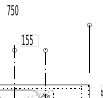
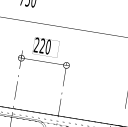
text: (27, 39) -> (42, 45), 155 -> 220

